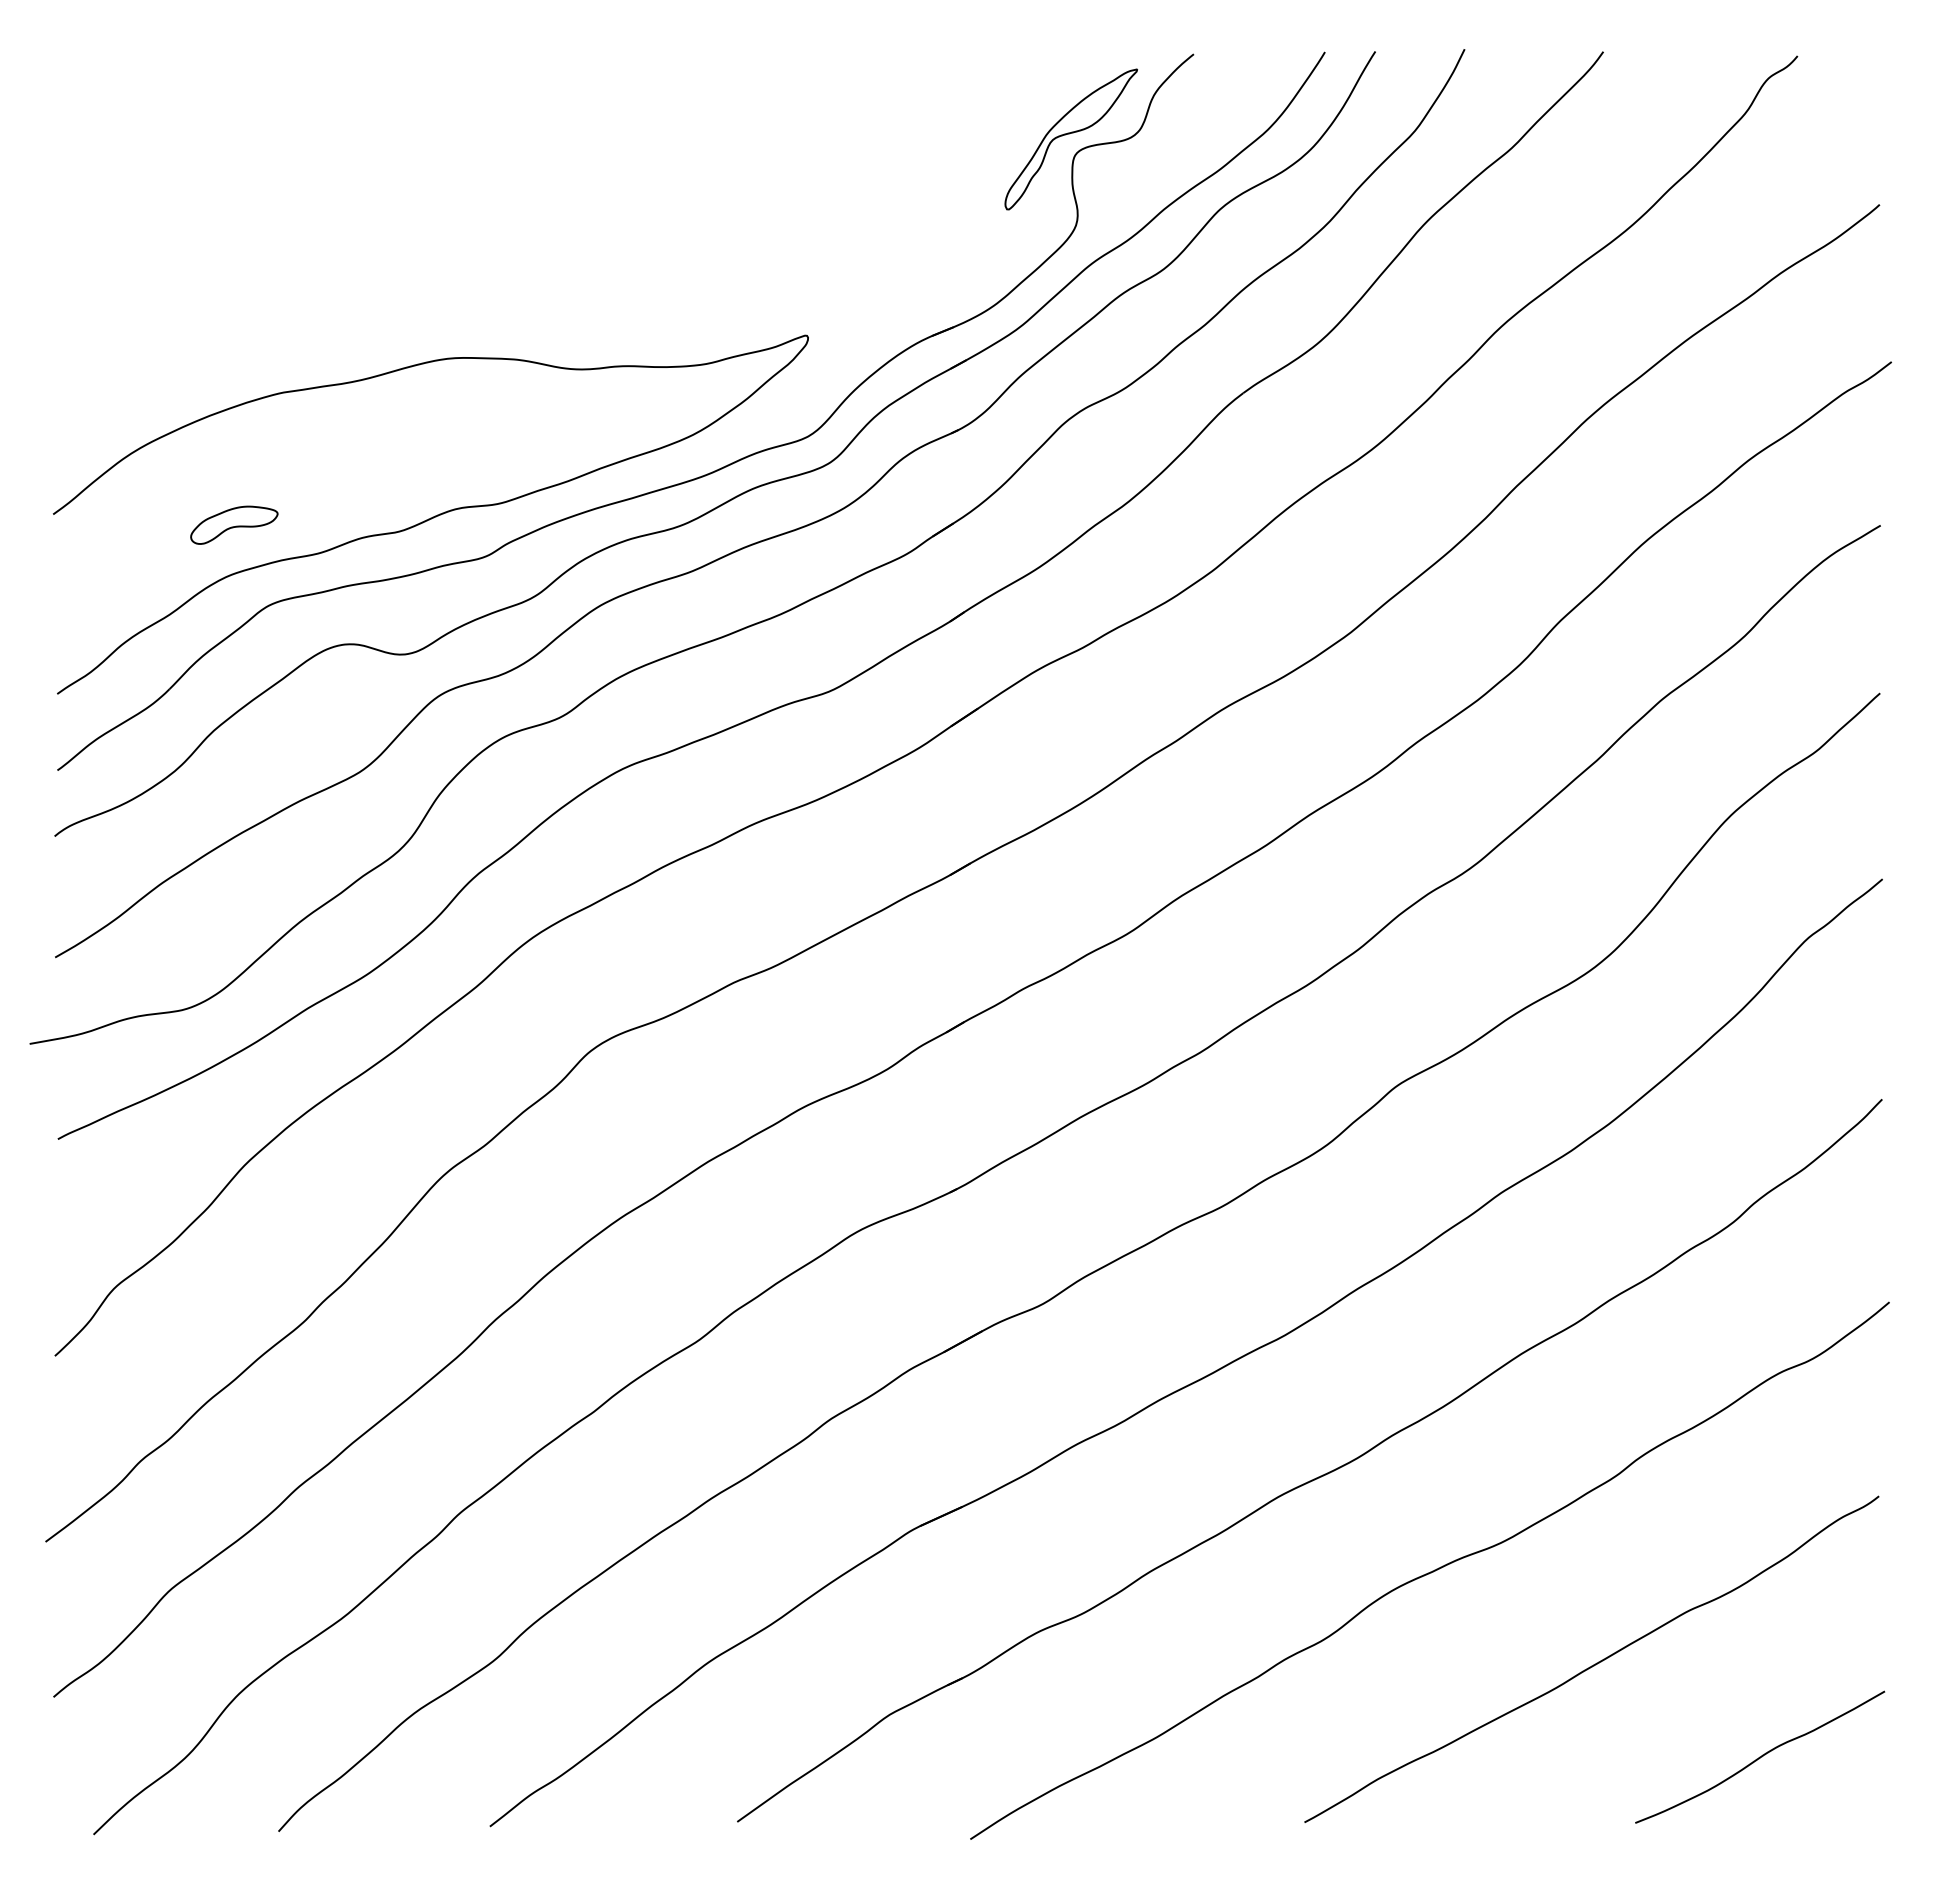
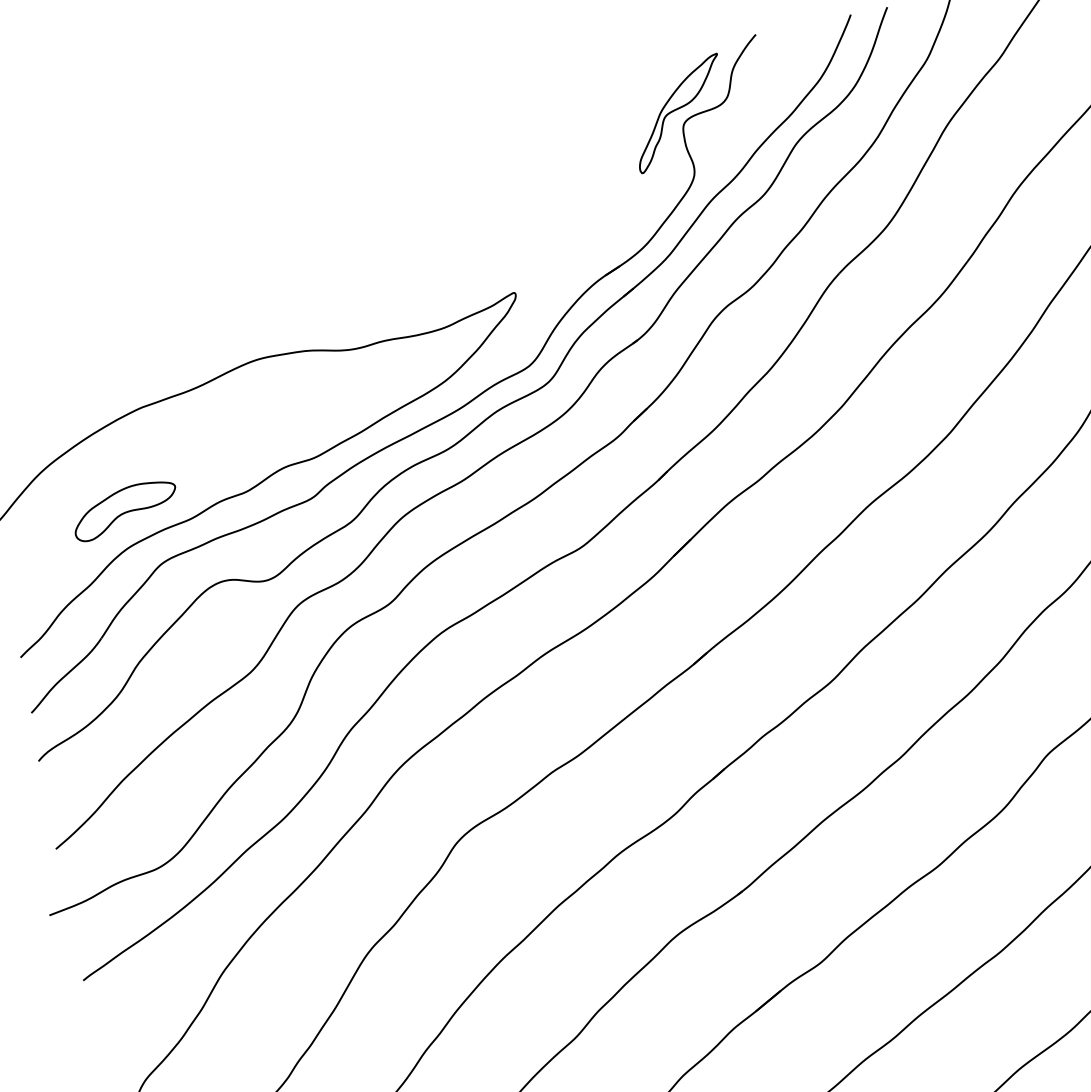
part: (234, 525) -> (125, 510), size x1.67

